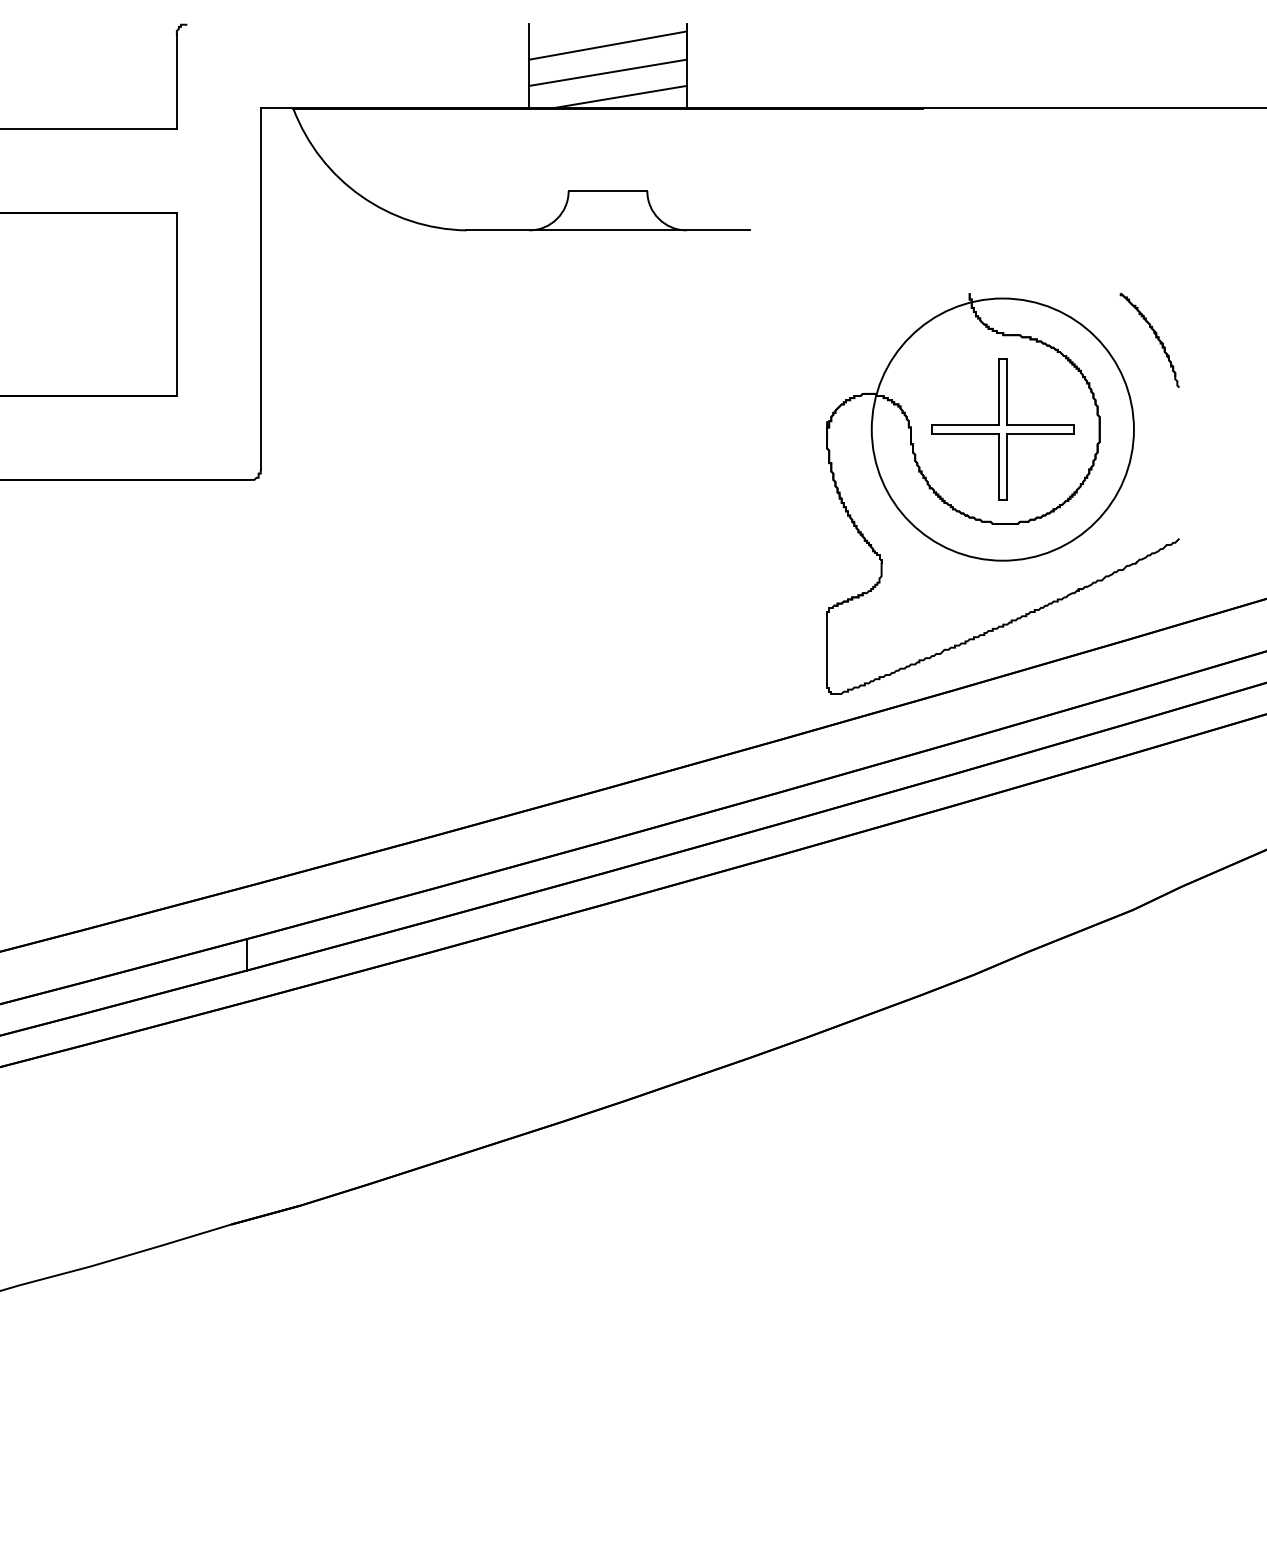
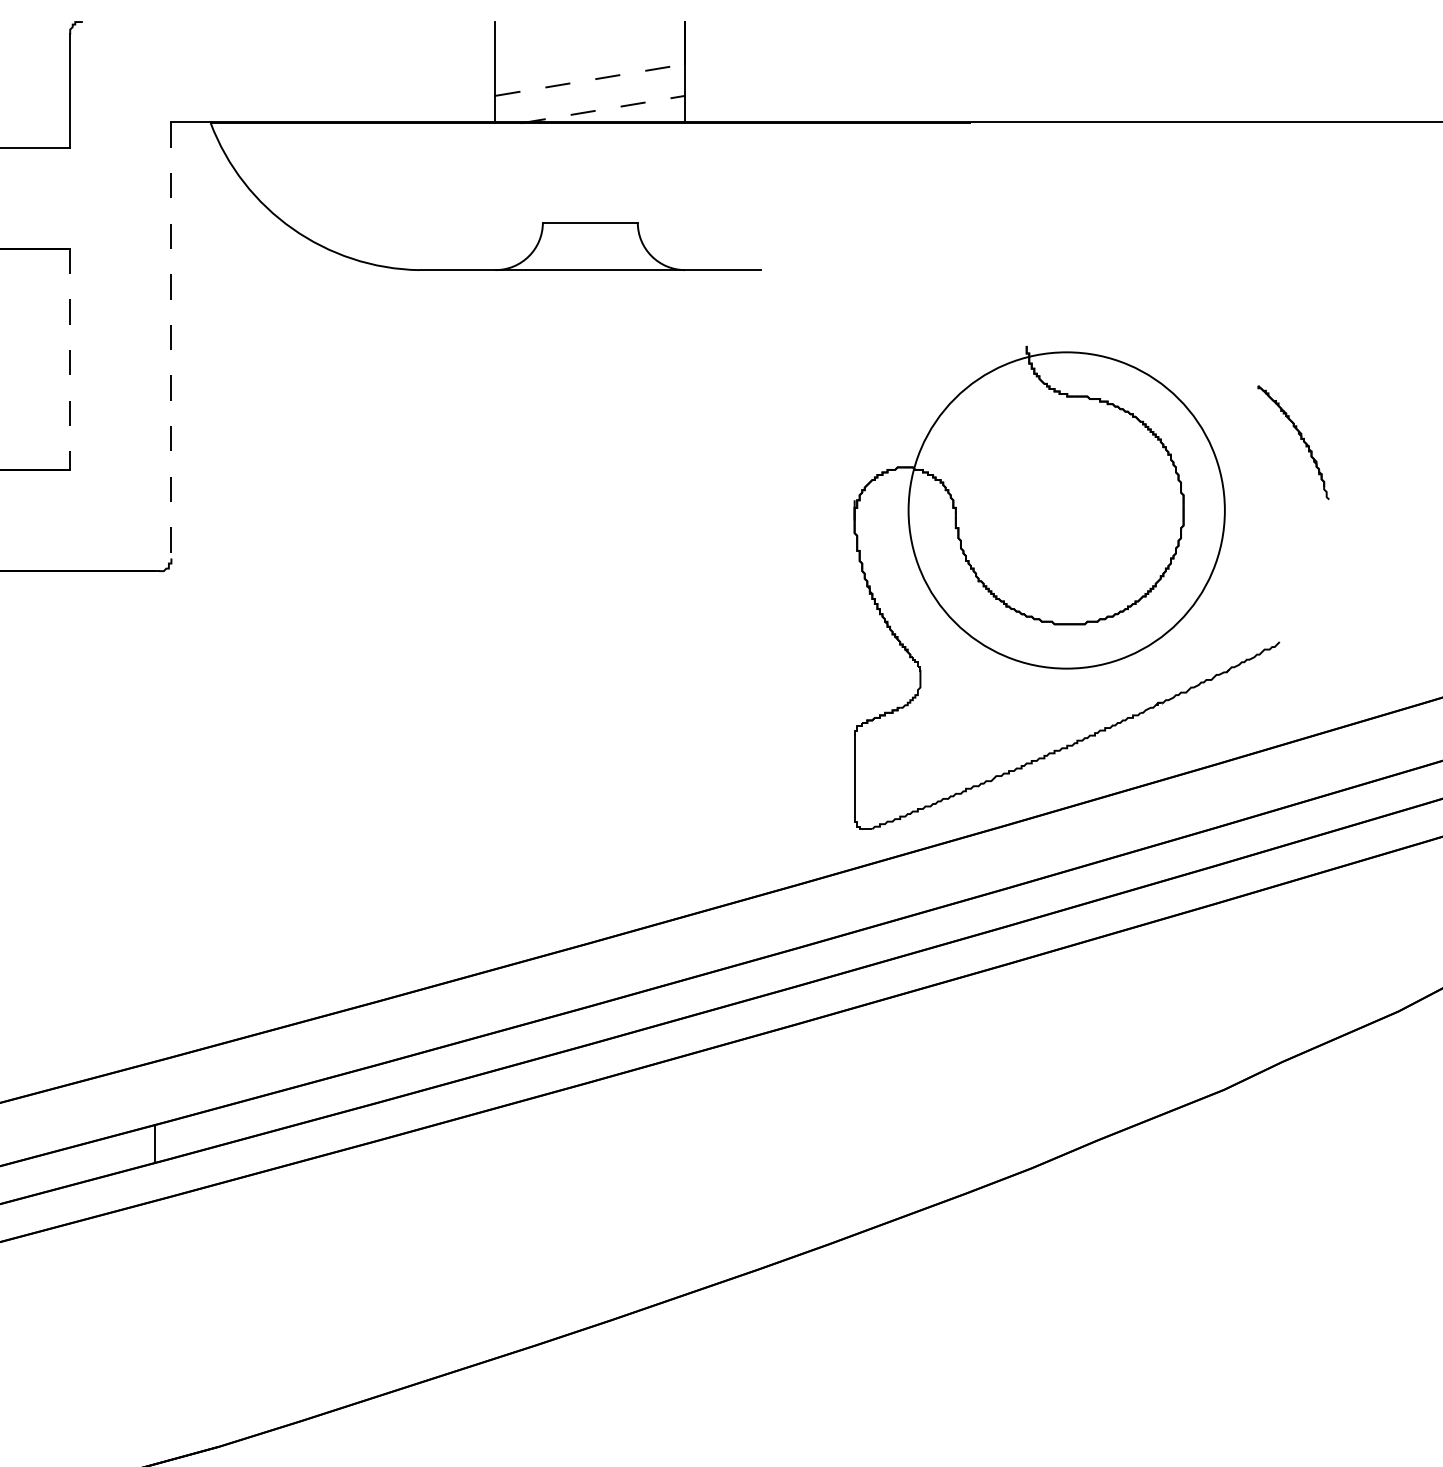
line: (607, 45) -> (589, 47), removed
line: (608, 72) -> (590, 79), solid -> dashed
line: (618, 97) -> (603, 109), solid -> dashed
line: (260, 288) -> (171, 340), solid -> dashed
line: (176, 304) -> (69, 359), solid -> dashed
part: (1155, 338) -> (1300, 440), moved
part: (1002, 429) -> (1066, 510), removed

